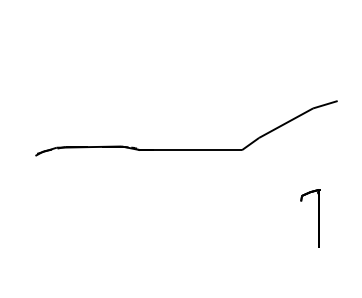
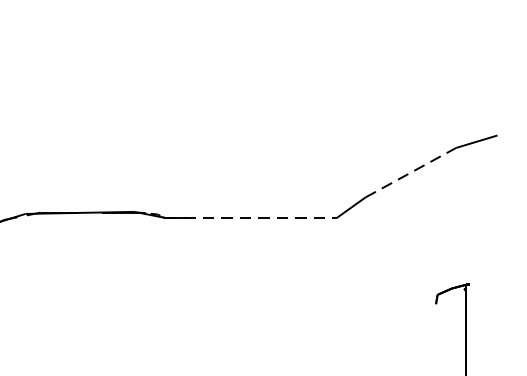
line: (286, 123) -> (411, 173), solid -> dashed
line: (191, 150) -> (251, 218), solid -> dashed

